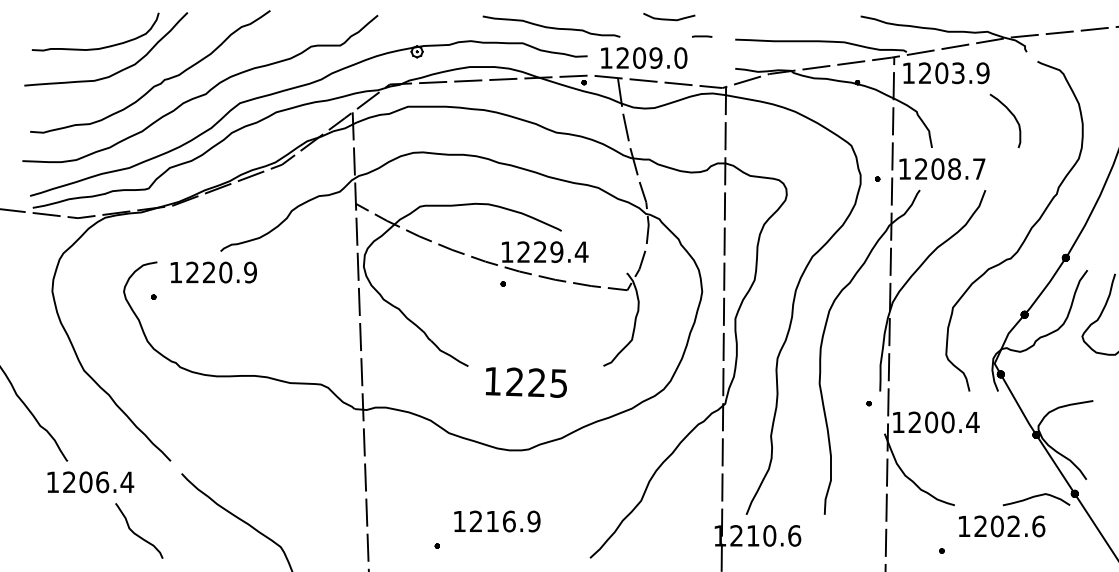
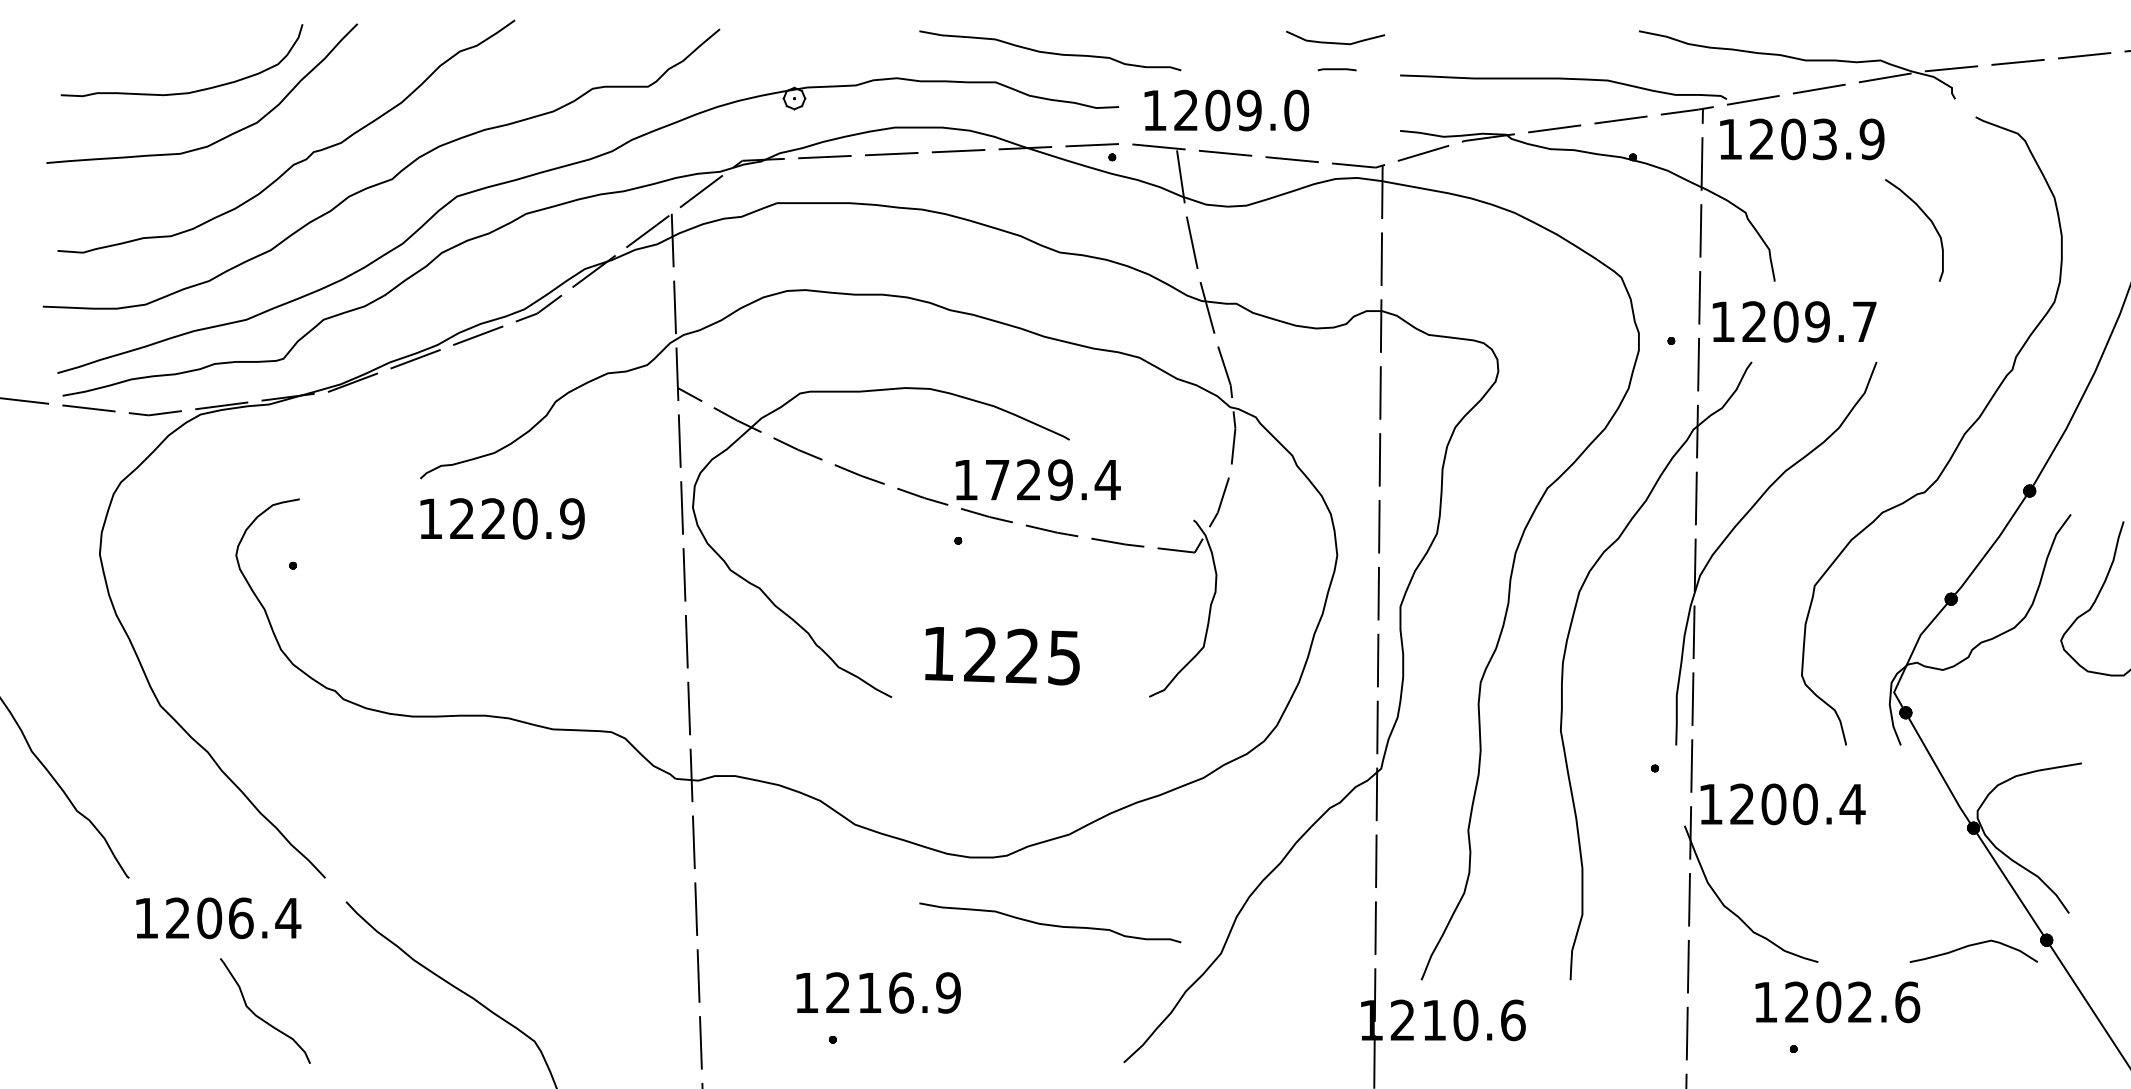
curve: (669, 18) -> (1335, 40), moved
text: (954, 168) -> (1817, 320), 1208.7 -> 1209.7
text: (523, 251) -> (996, 478), 1229.4 -> 1729.4
text: (213, 272) -> (501, 518), moved
text: (525, 382) -> (1000, 655), moved
text: (90, 482) -> (218, 918), moved
curve: (550, 484) -> (1048, 922), added
text: (497, 521) -> (878, 992), moved
text: (1002, 526) -> (1838, 1002), moved

